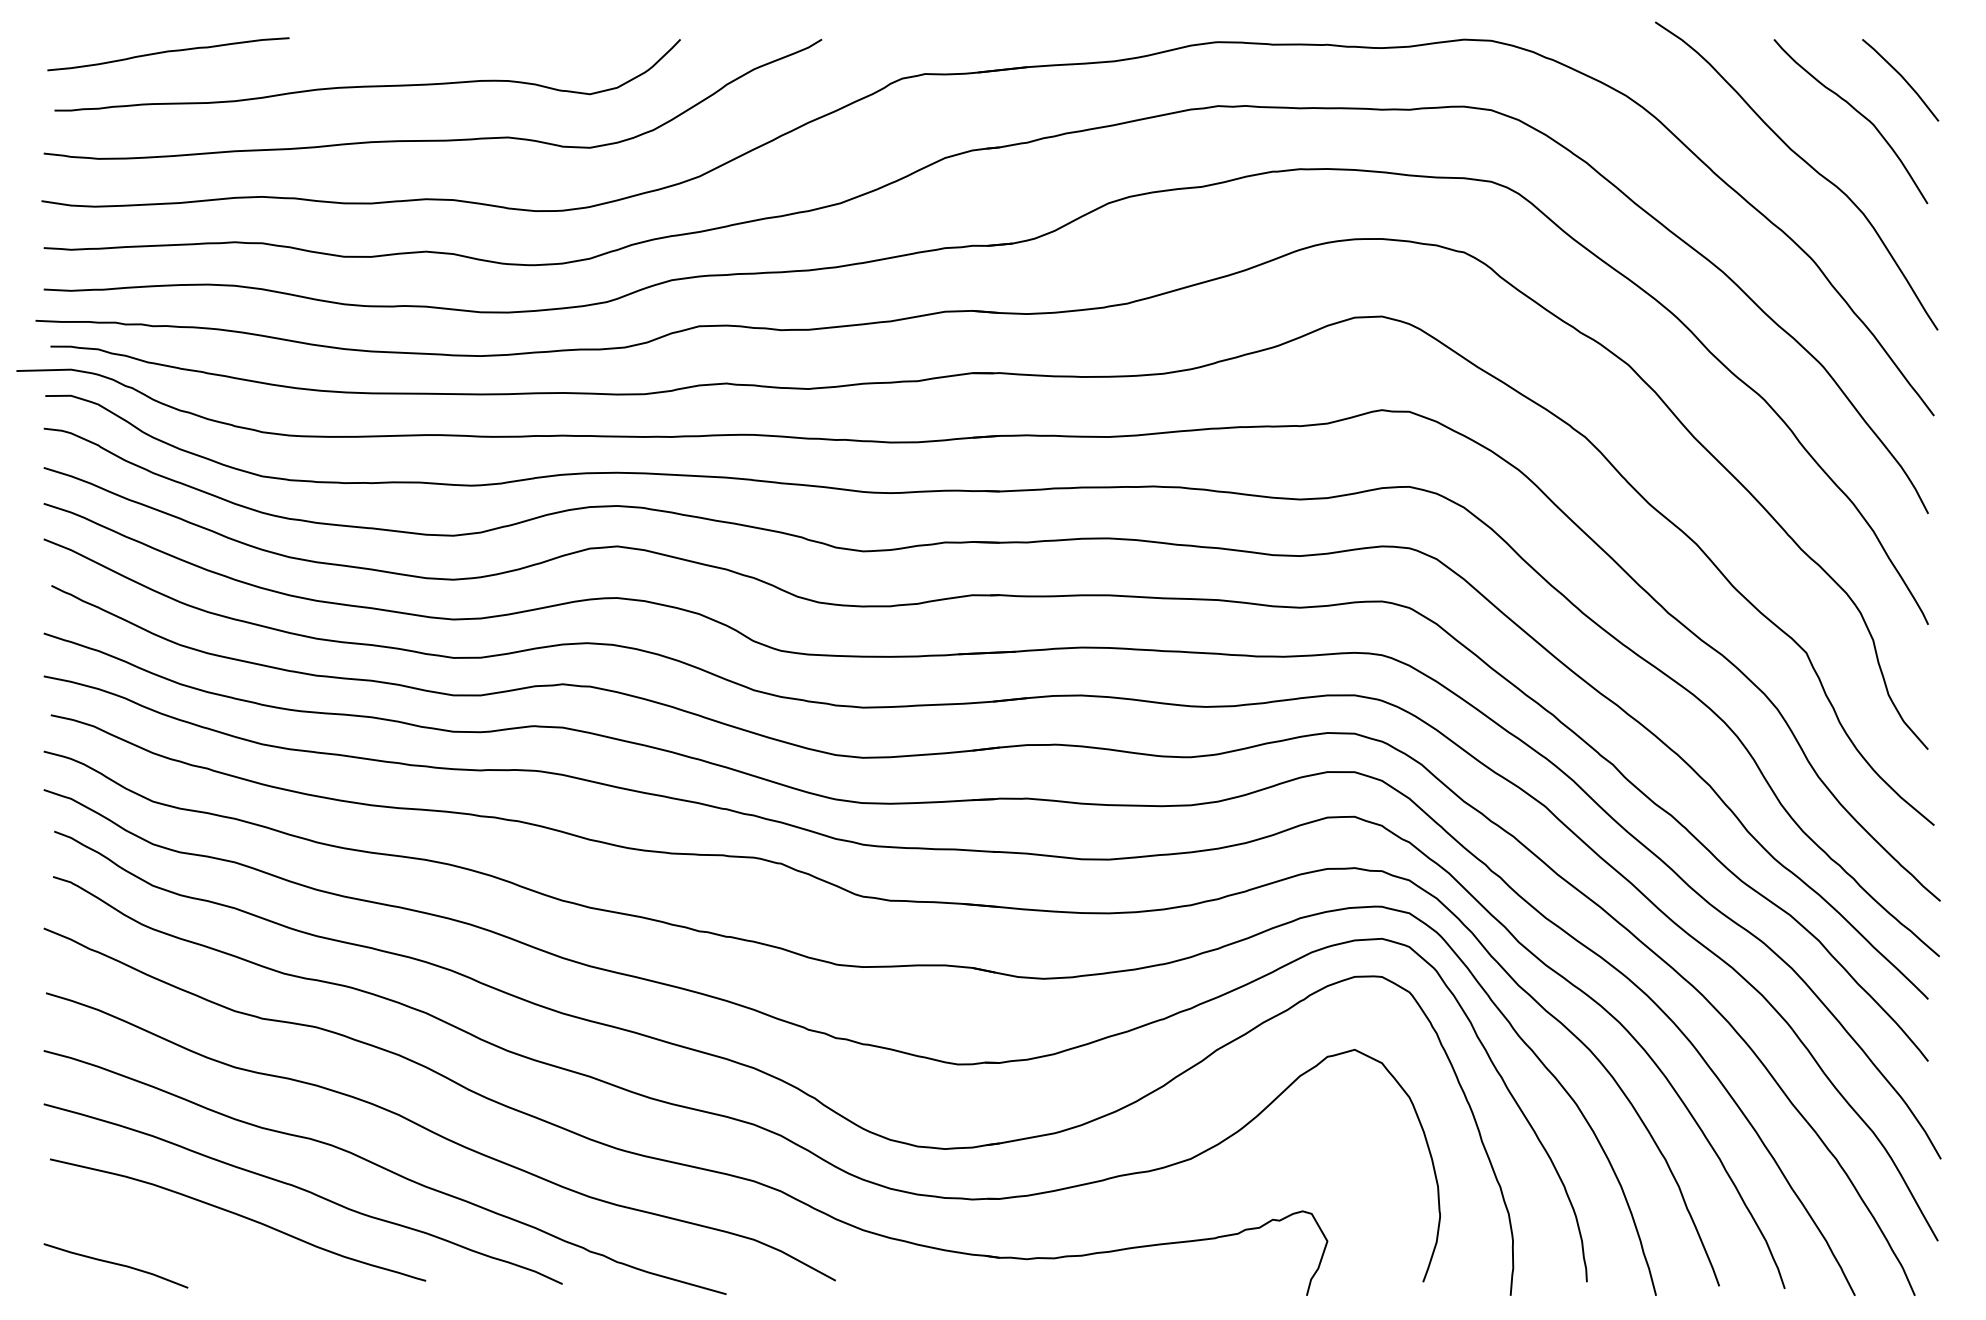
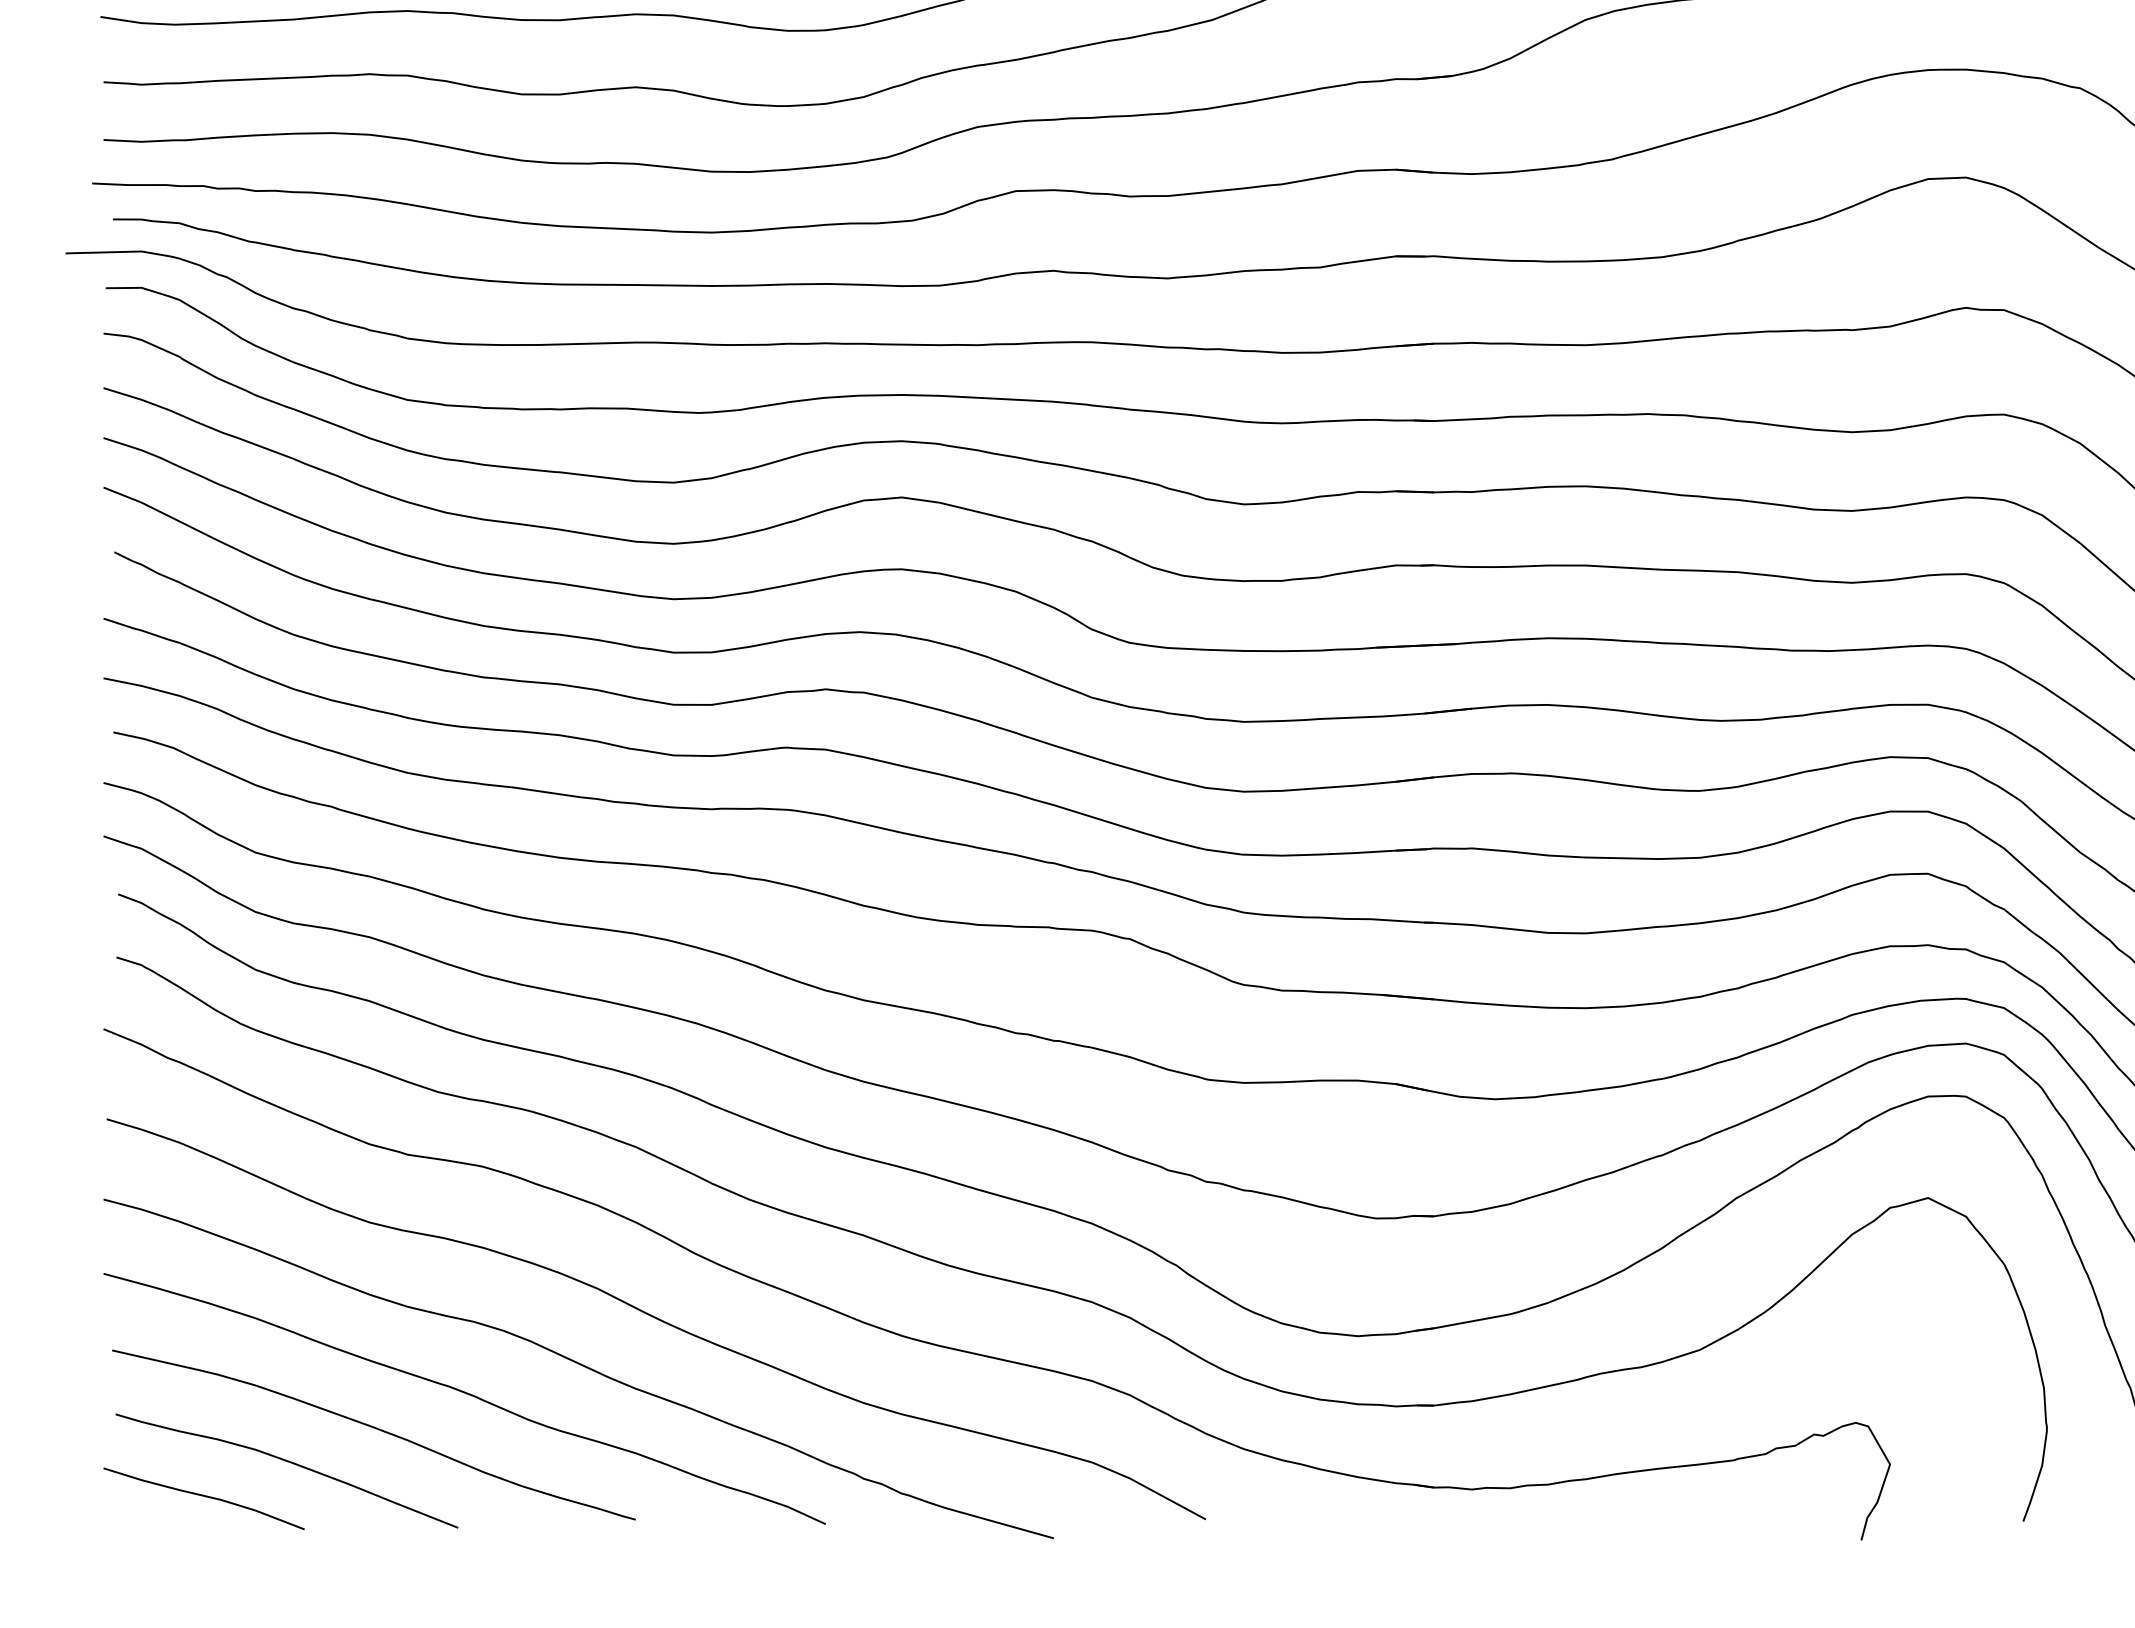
curve: (177, 1240) -> (289, 1463), added

